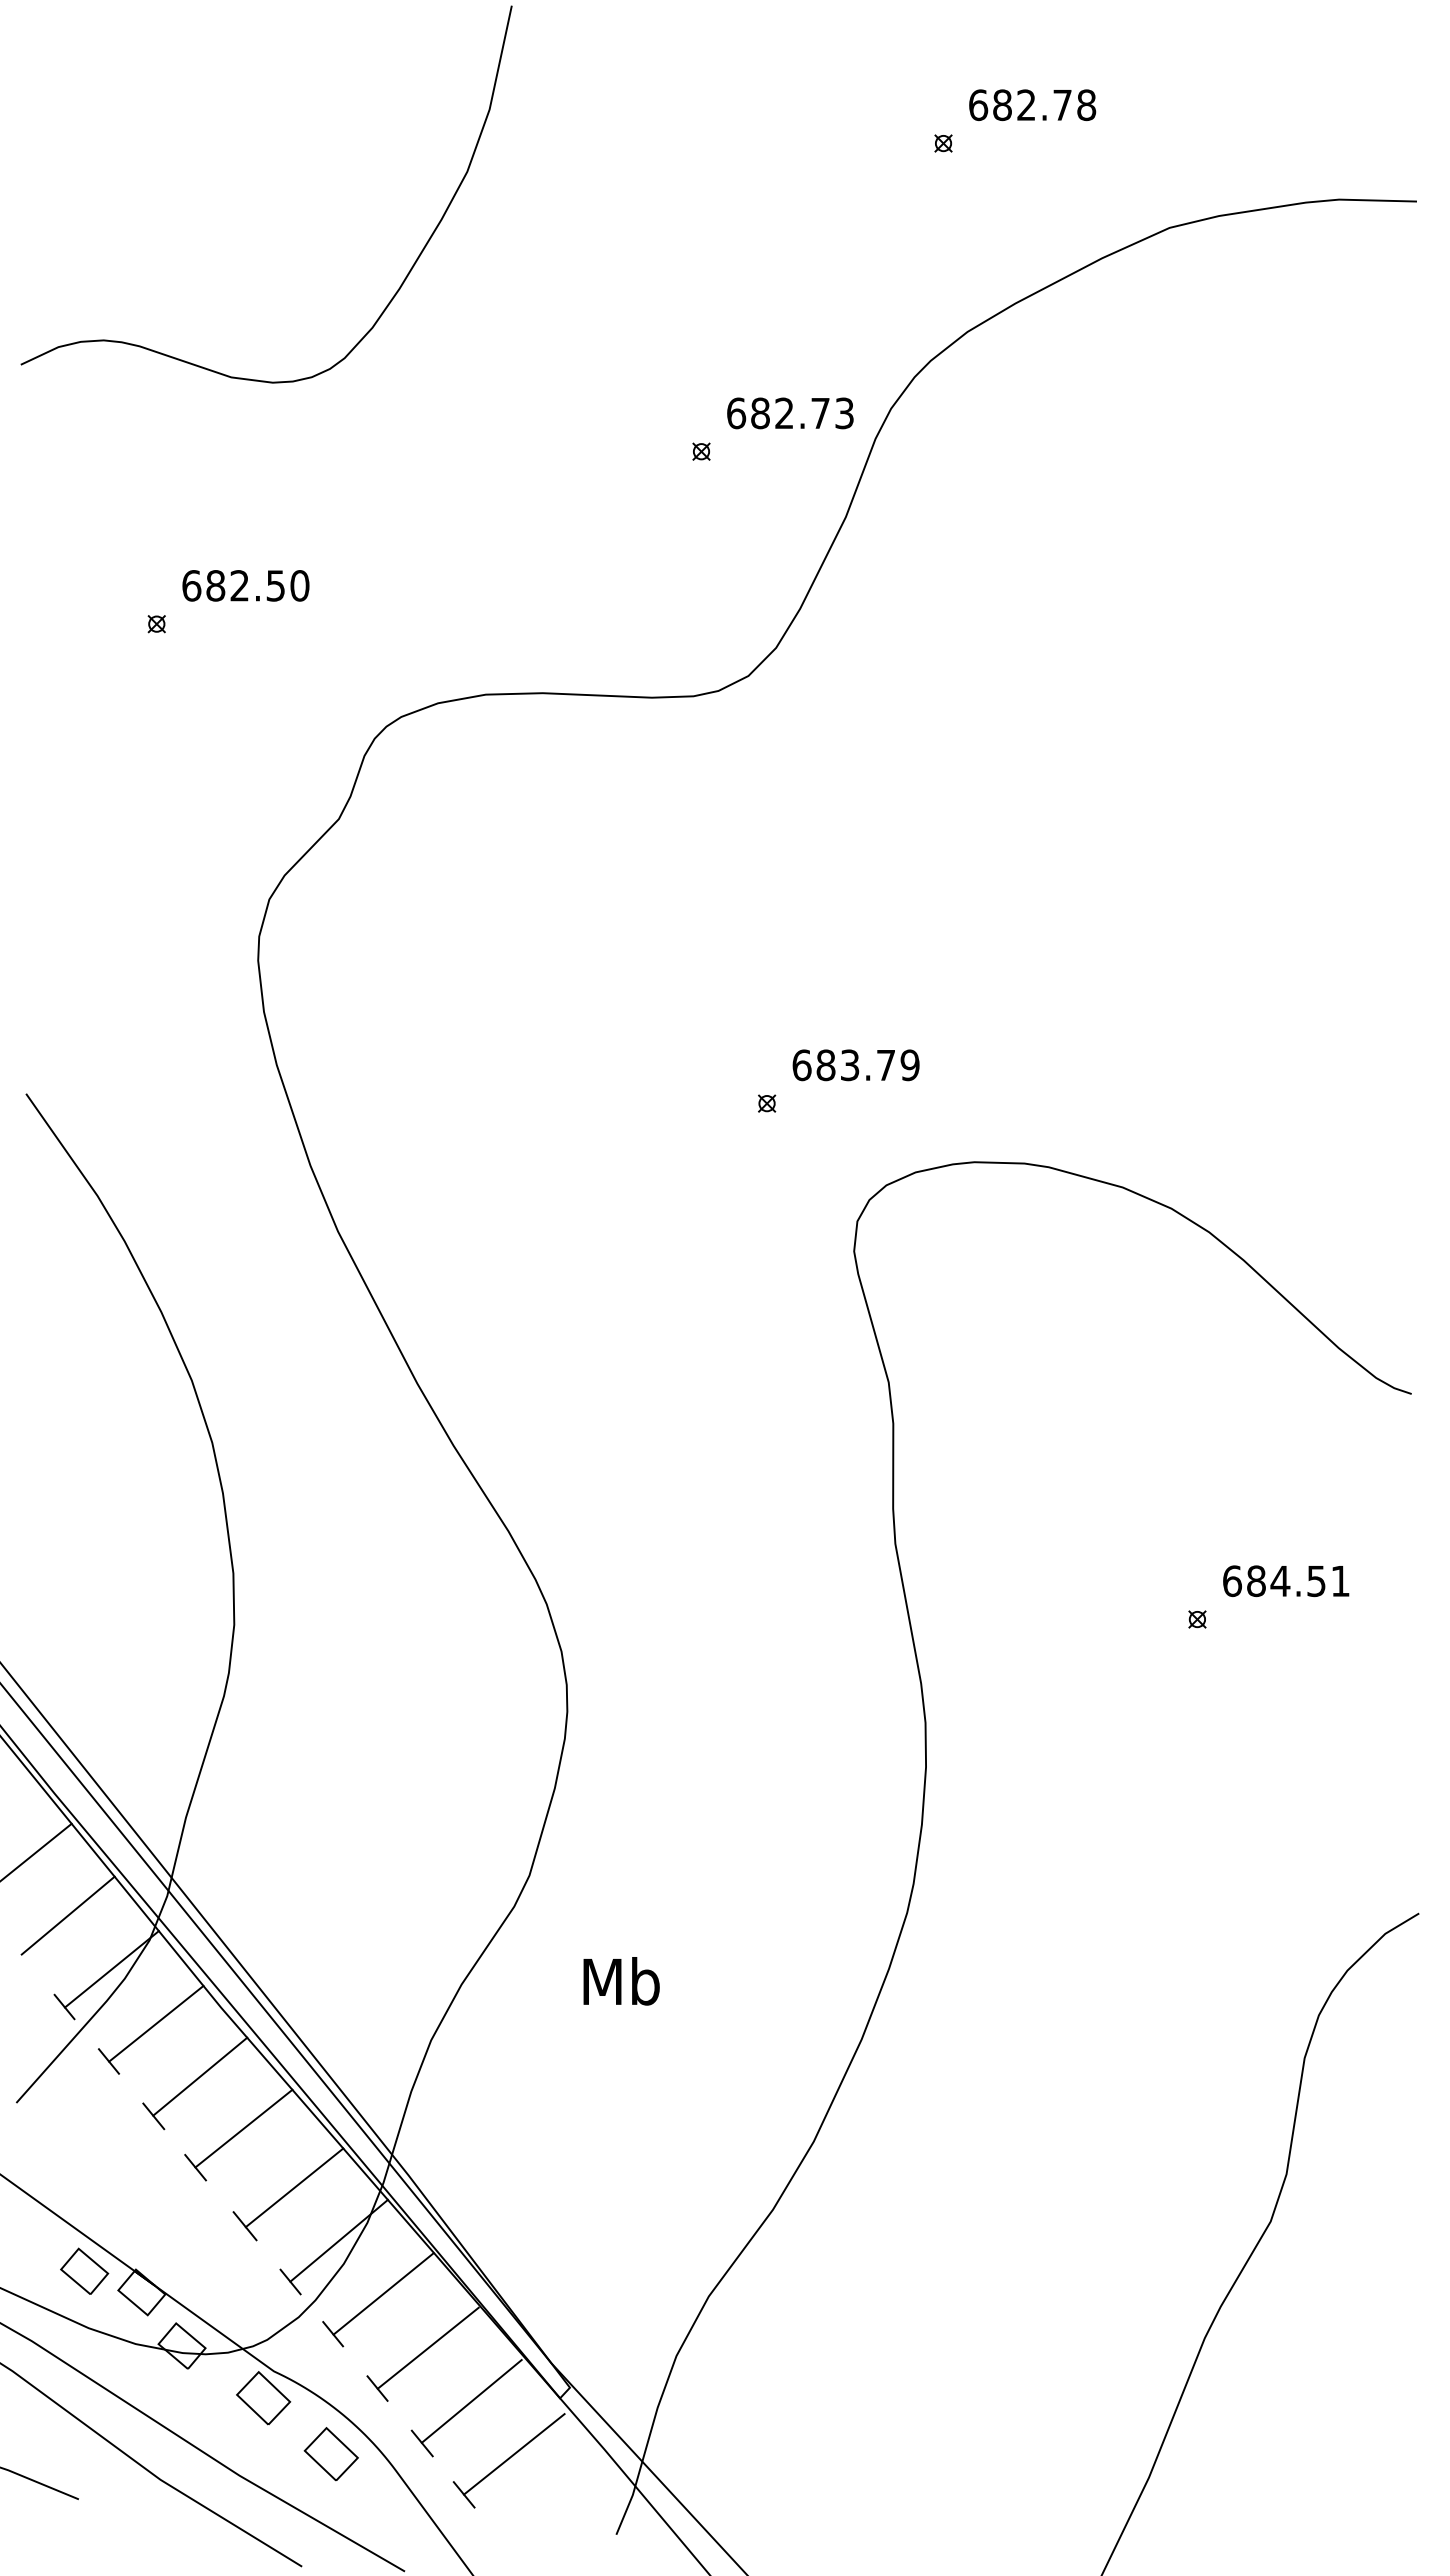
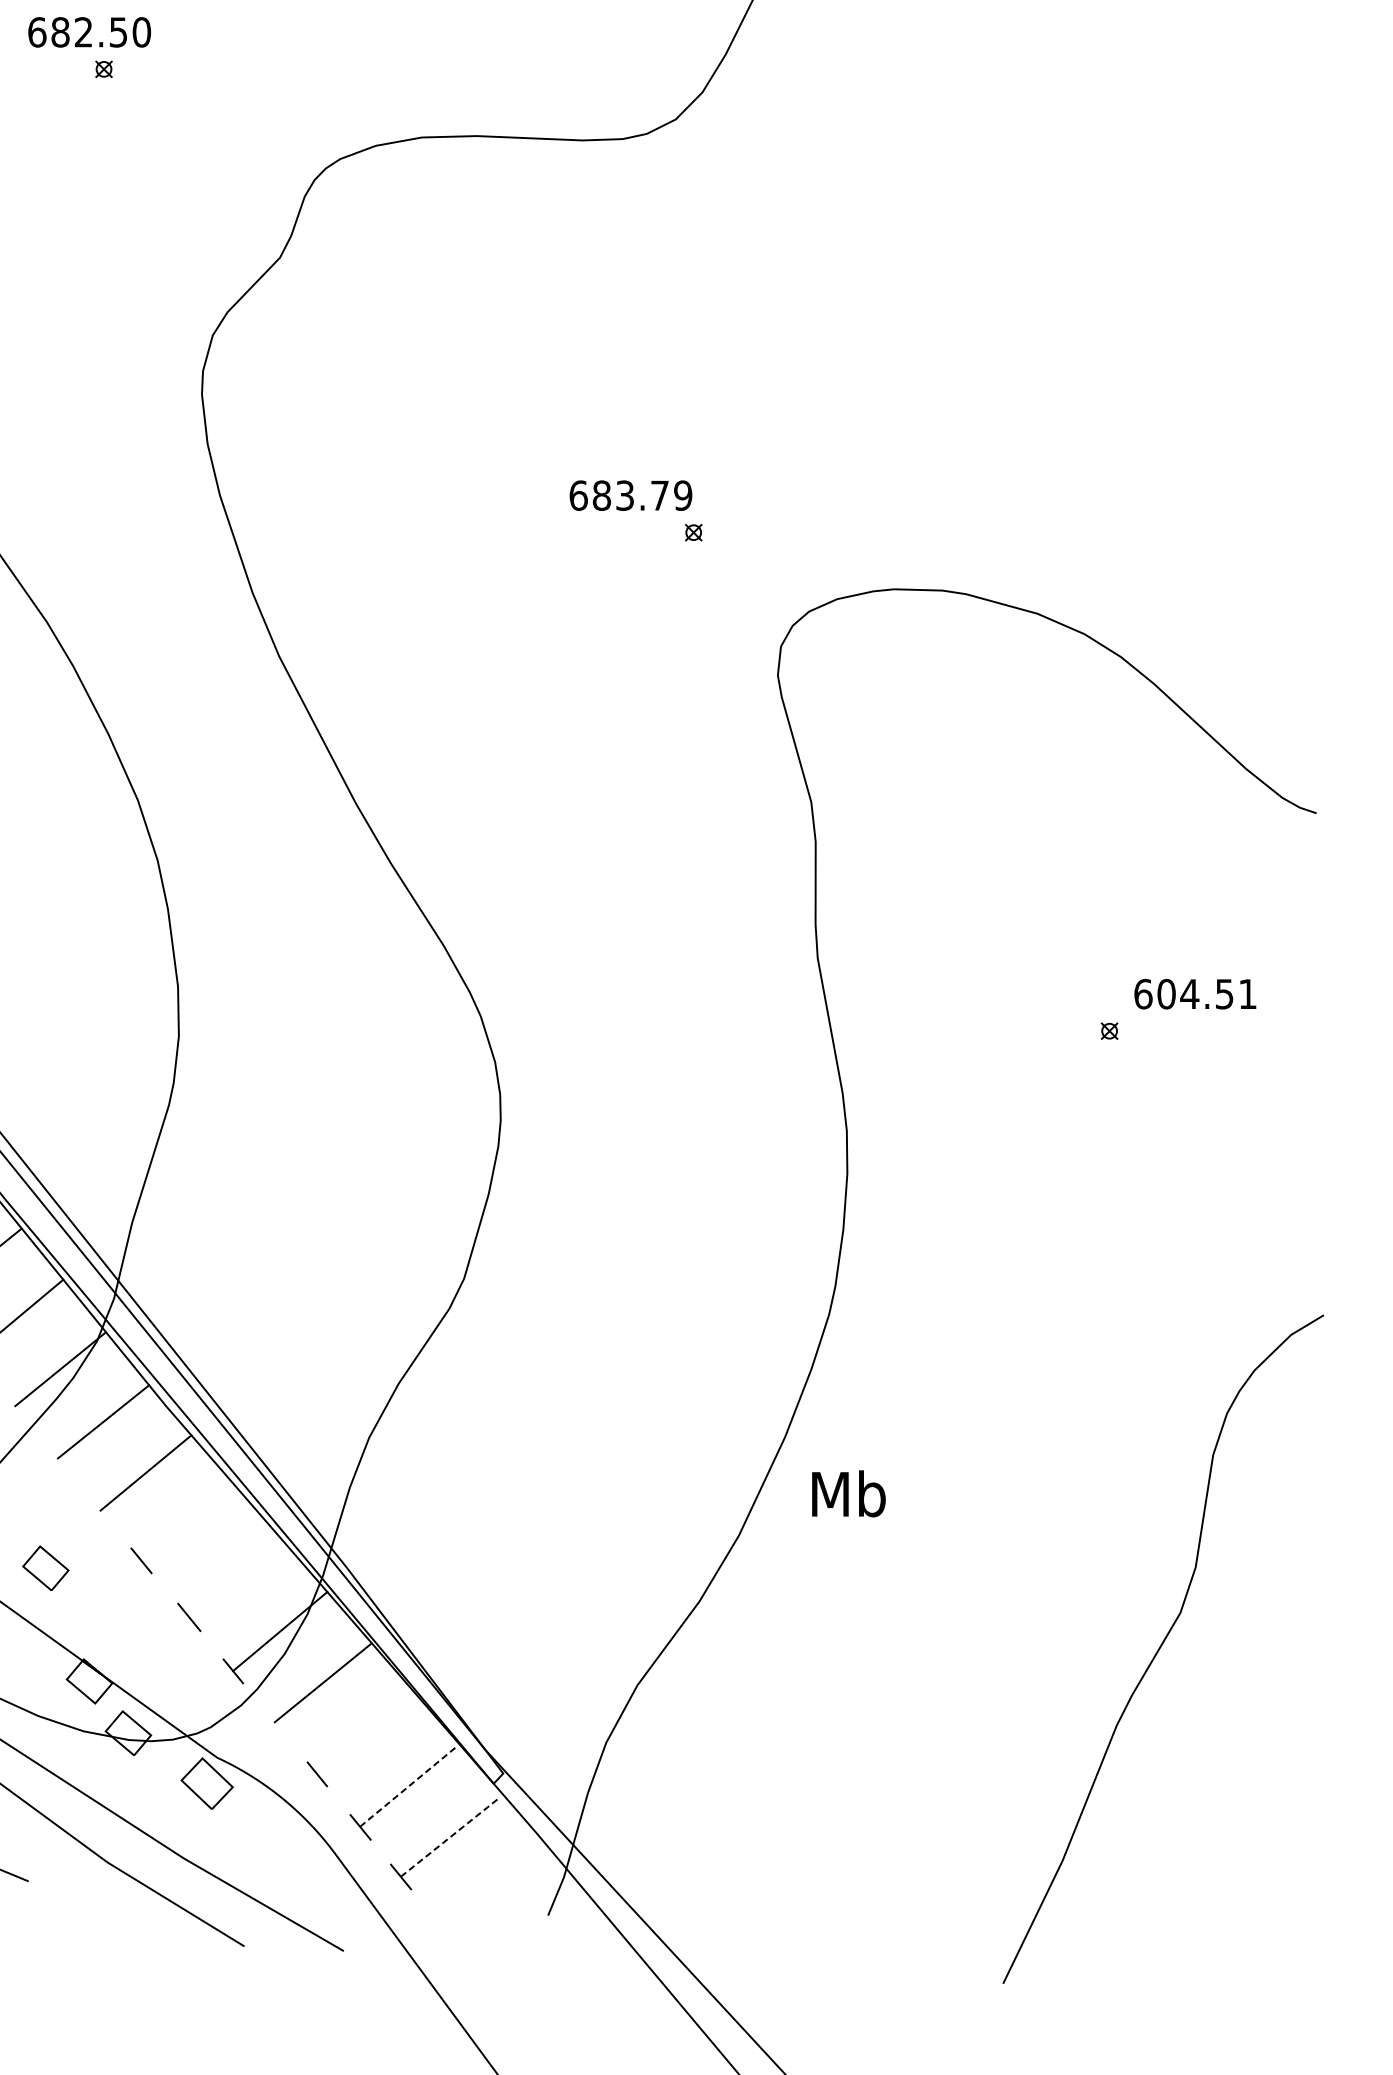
text: (245, 585) -> (89, 32), moved
text: (855, 1065) -> (630, 495), moved
text: (1256, 1580) -> (1166, 993), 684.51 -> 604.51
text: (621, 1981) -> (848, 1494), moved
line: (64, 2006) -> (14, 1405), removed
line: (108, 2061) -> (57, 1458), removed
line: (153, 2116) -> (100, 1511), removed
line: (243, 2128) -> (187, 1523), removed
line: (294, 2187) -> (237, 1580), removed
part: (84, 2270) -> (45, 1567), moved
line: (333, 2334) -> (274, 1722), removed
line: (427, 2347) -> (365, 1734), removed
line: (471, 2401) -> (408, 1786), solid -> dashed
part: (330, 2454) -> (271, 1838), removed
line: (514, 2454) -> (449, 1838), solid -> dashed

